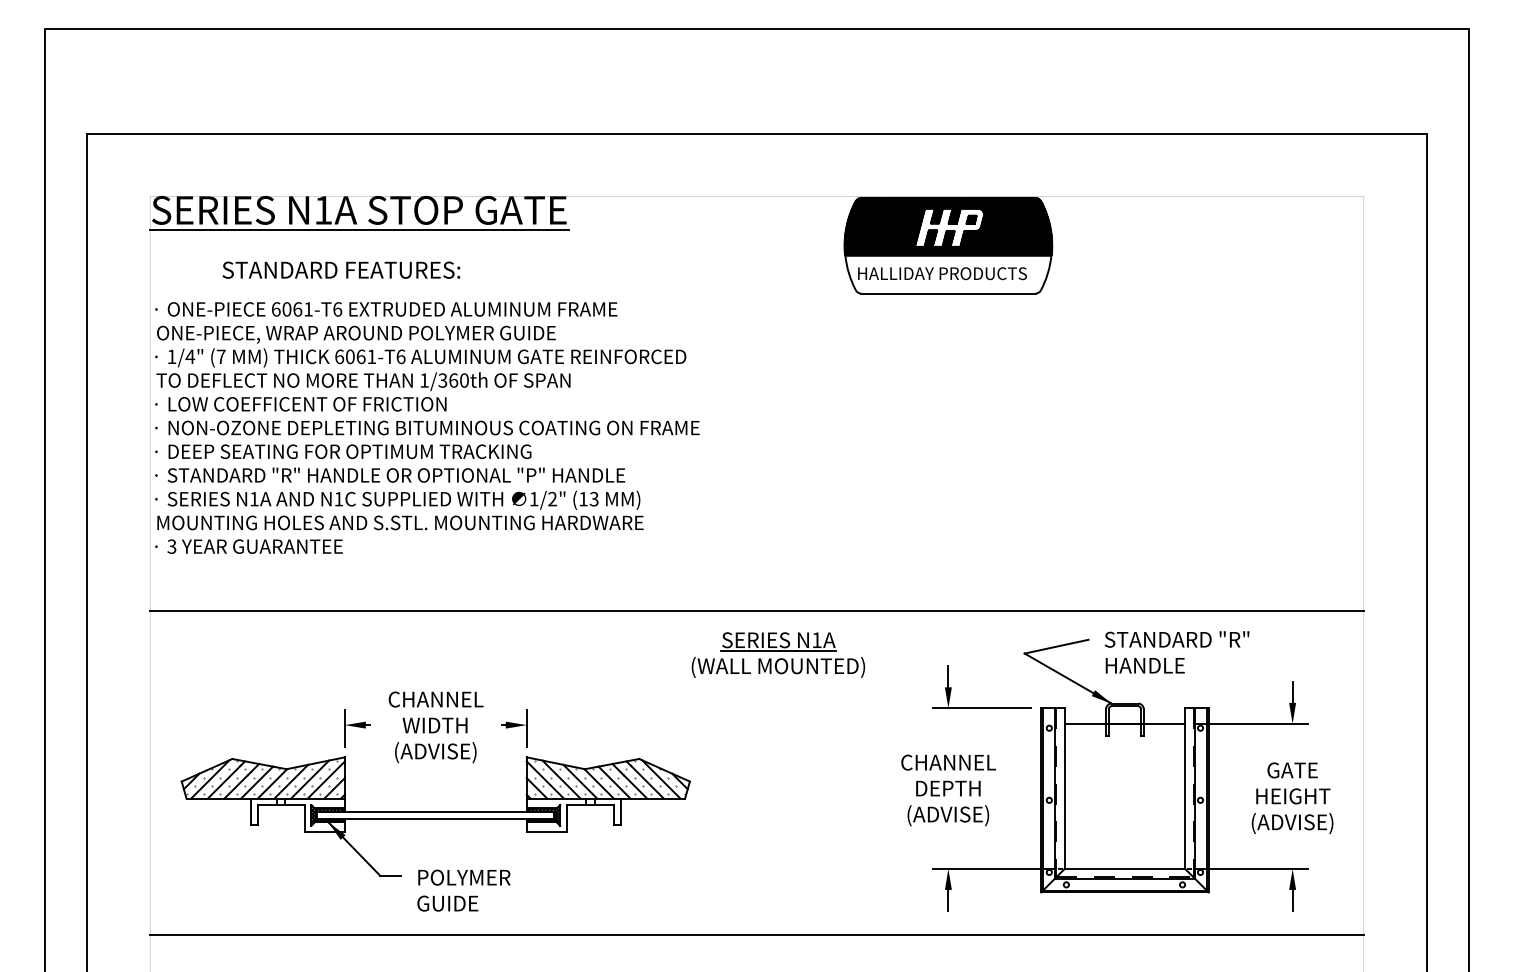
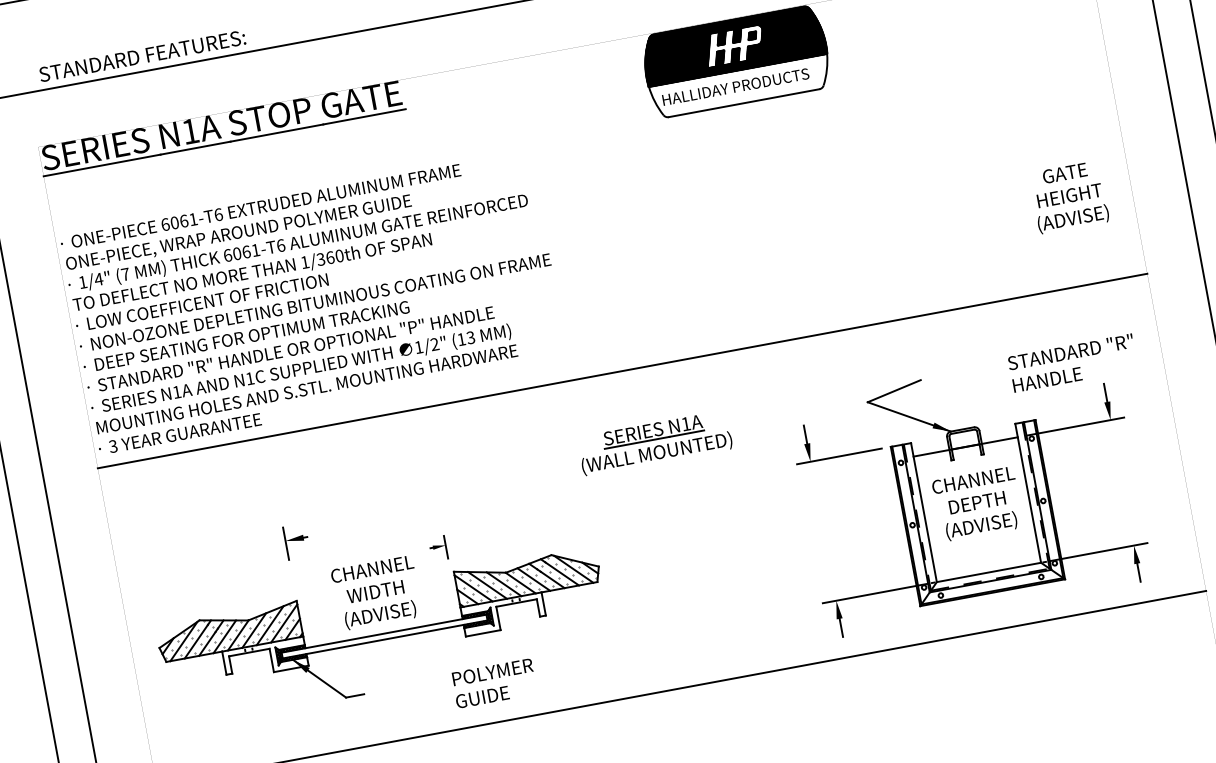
text: (341, 269) -> (142, 55), moved
line: (756, 610) -> (622, 370), moved
text: (1177, 652) -> (1073, 363), moved
text: (435, 727) -> (376, 593), moved
part: (357, 728) -> (297, 541), moved
part: (514, 728) -> (438, 548), size x0.7
text: (948, 790) -> (977, 504), moved
text: (1292, 797) -> (1069, 196), moved
text: (463, 890) -> (494, 683), moved

